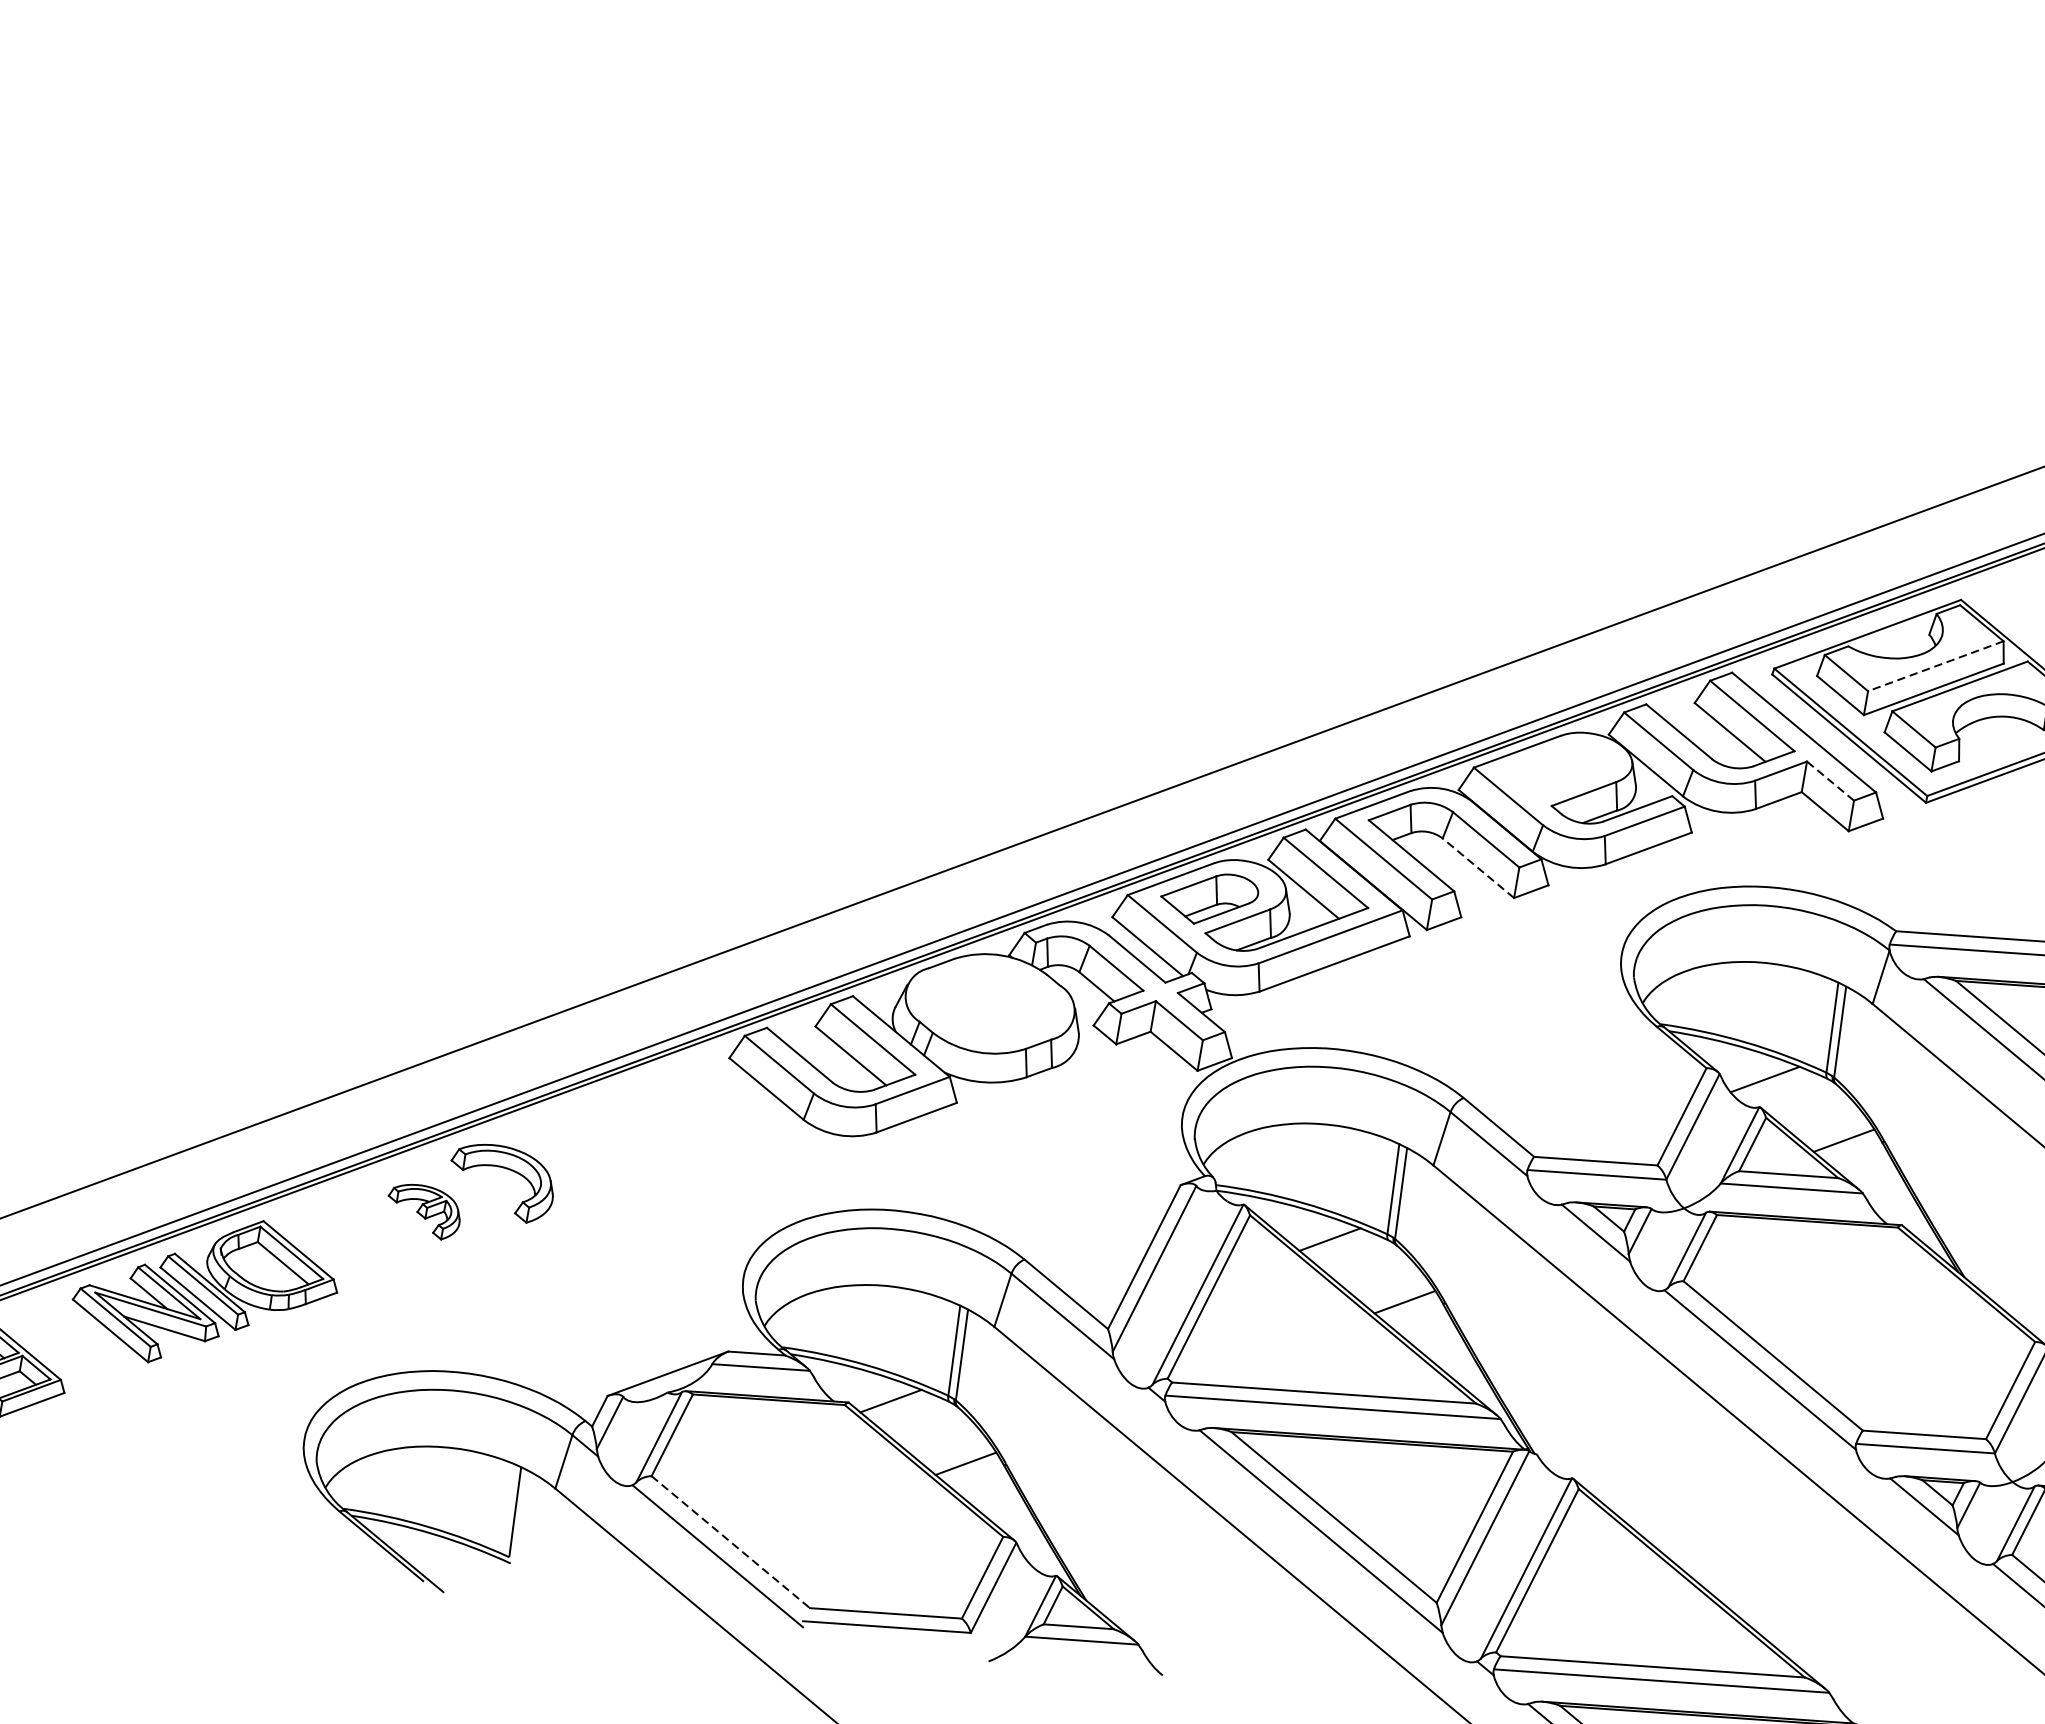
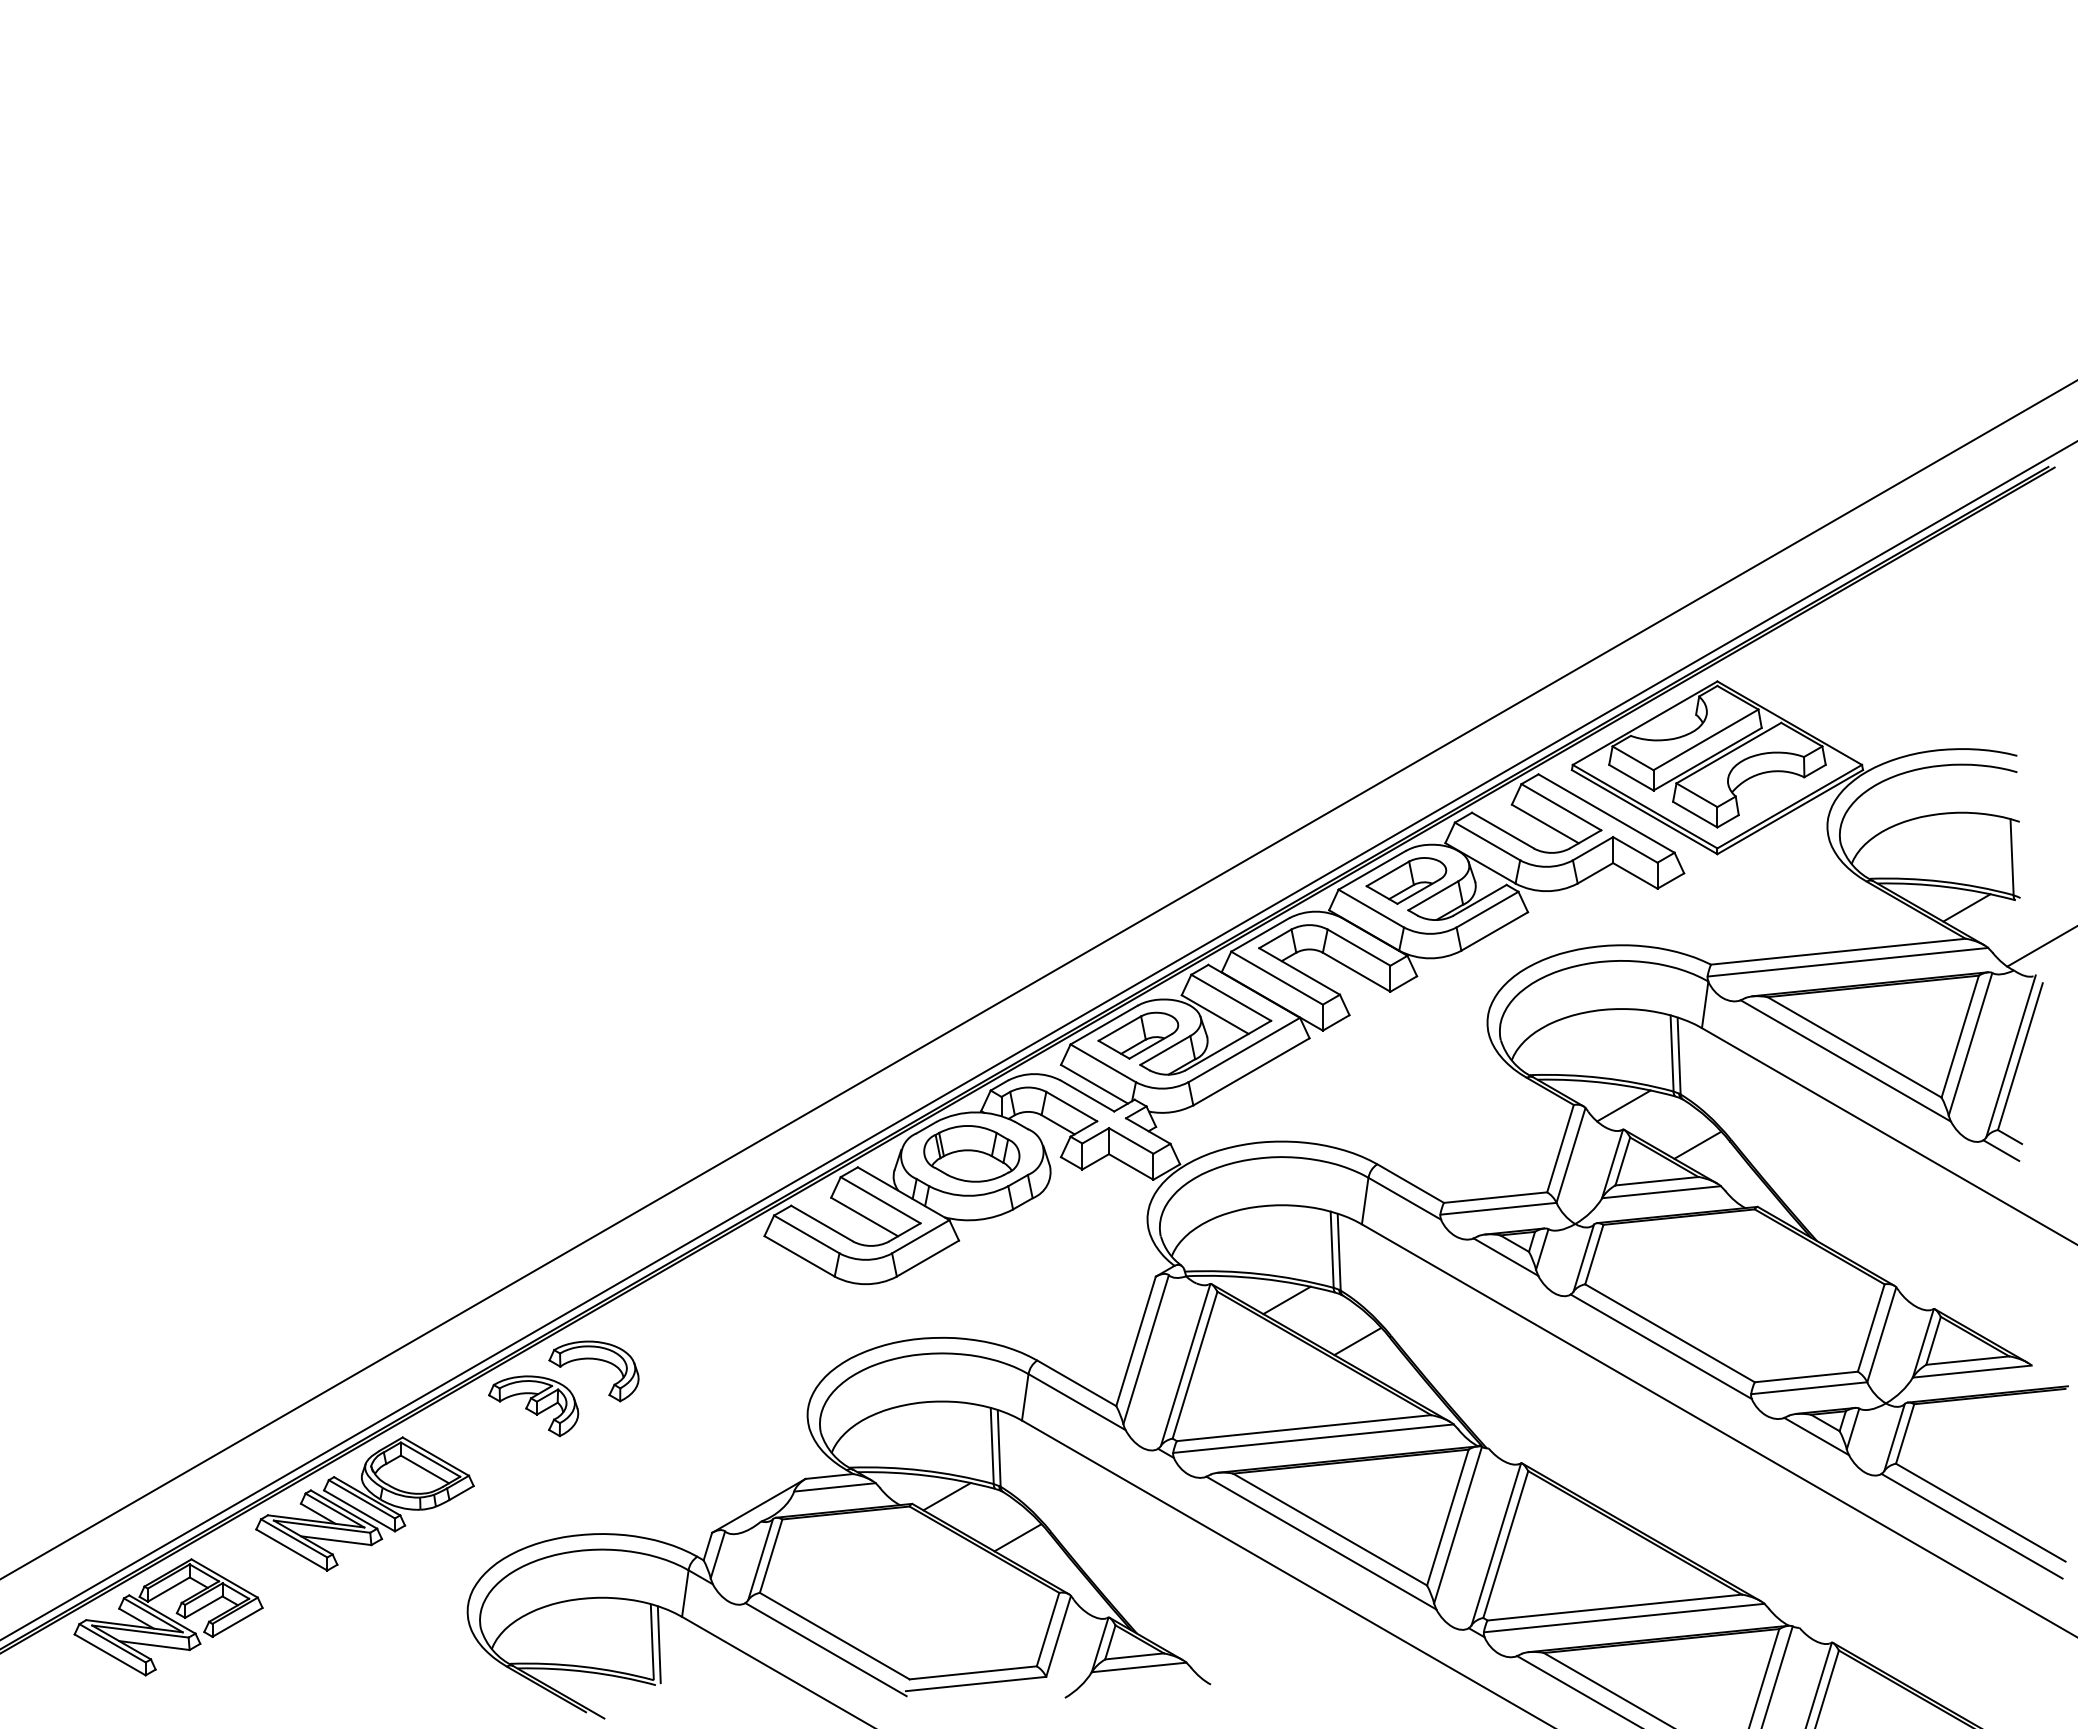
line: (1935, 665) -> (1705, 739), dashed -> solid
part: (1555, 770) -> (1406, 880), added
line: (1830, 780) -> (1635, 849), dashed -> solid
line: (1478, 867) -> (1356, 971), dashed -> solid
part: (989, 1003) -> (971, 1153), added
part: (423, 1211) -> (533, 1406), size x1.43
line: (522, 1516) -> (658, 1644), added
line: (731, 1542) -> (835, 1636), dashed -> solid

